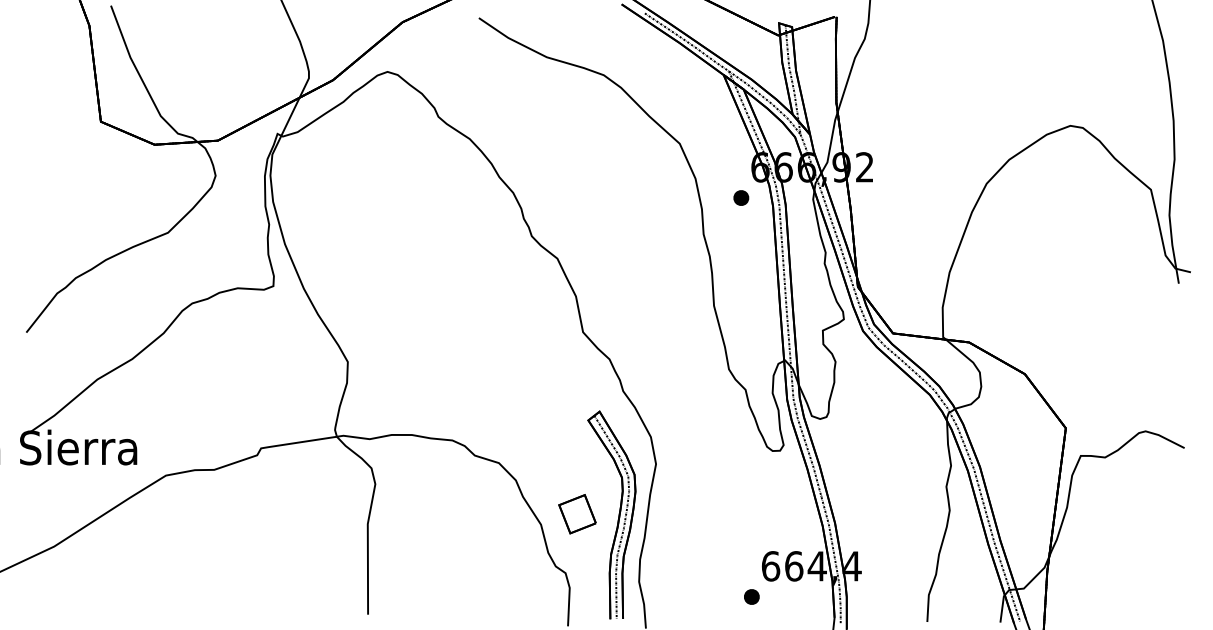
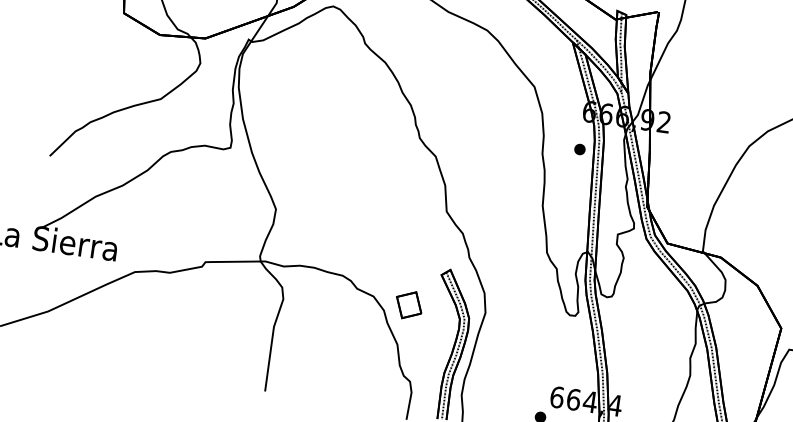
part: (741, 197) -> (580, 149), moved
part: (577, 514) -> (409, 305), moved

